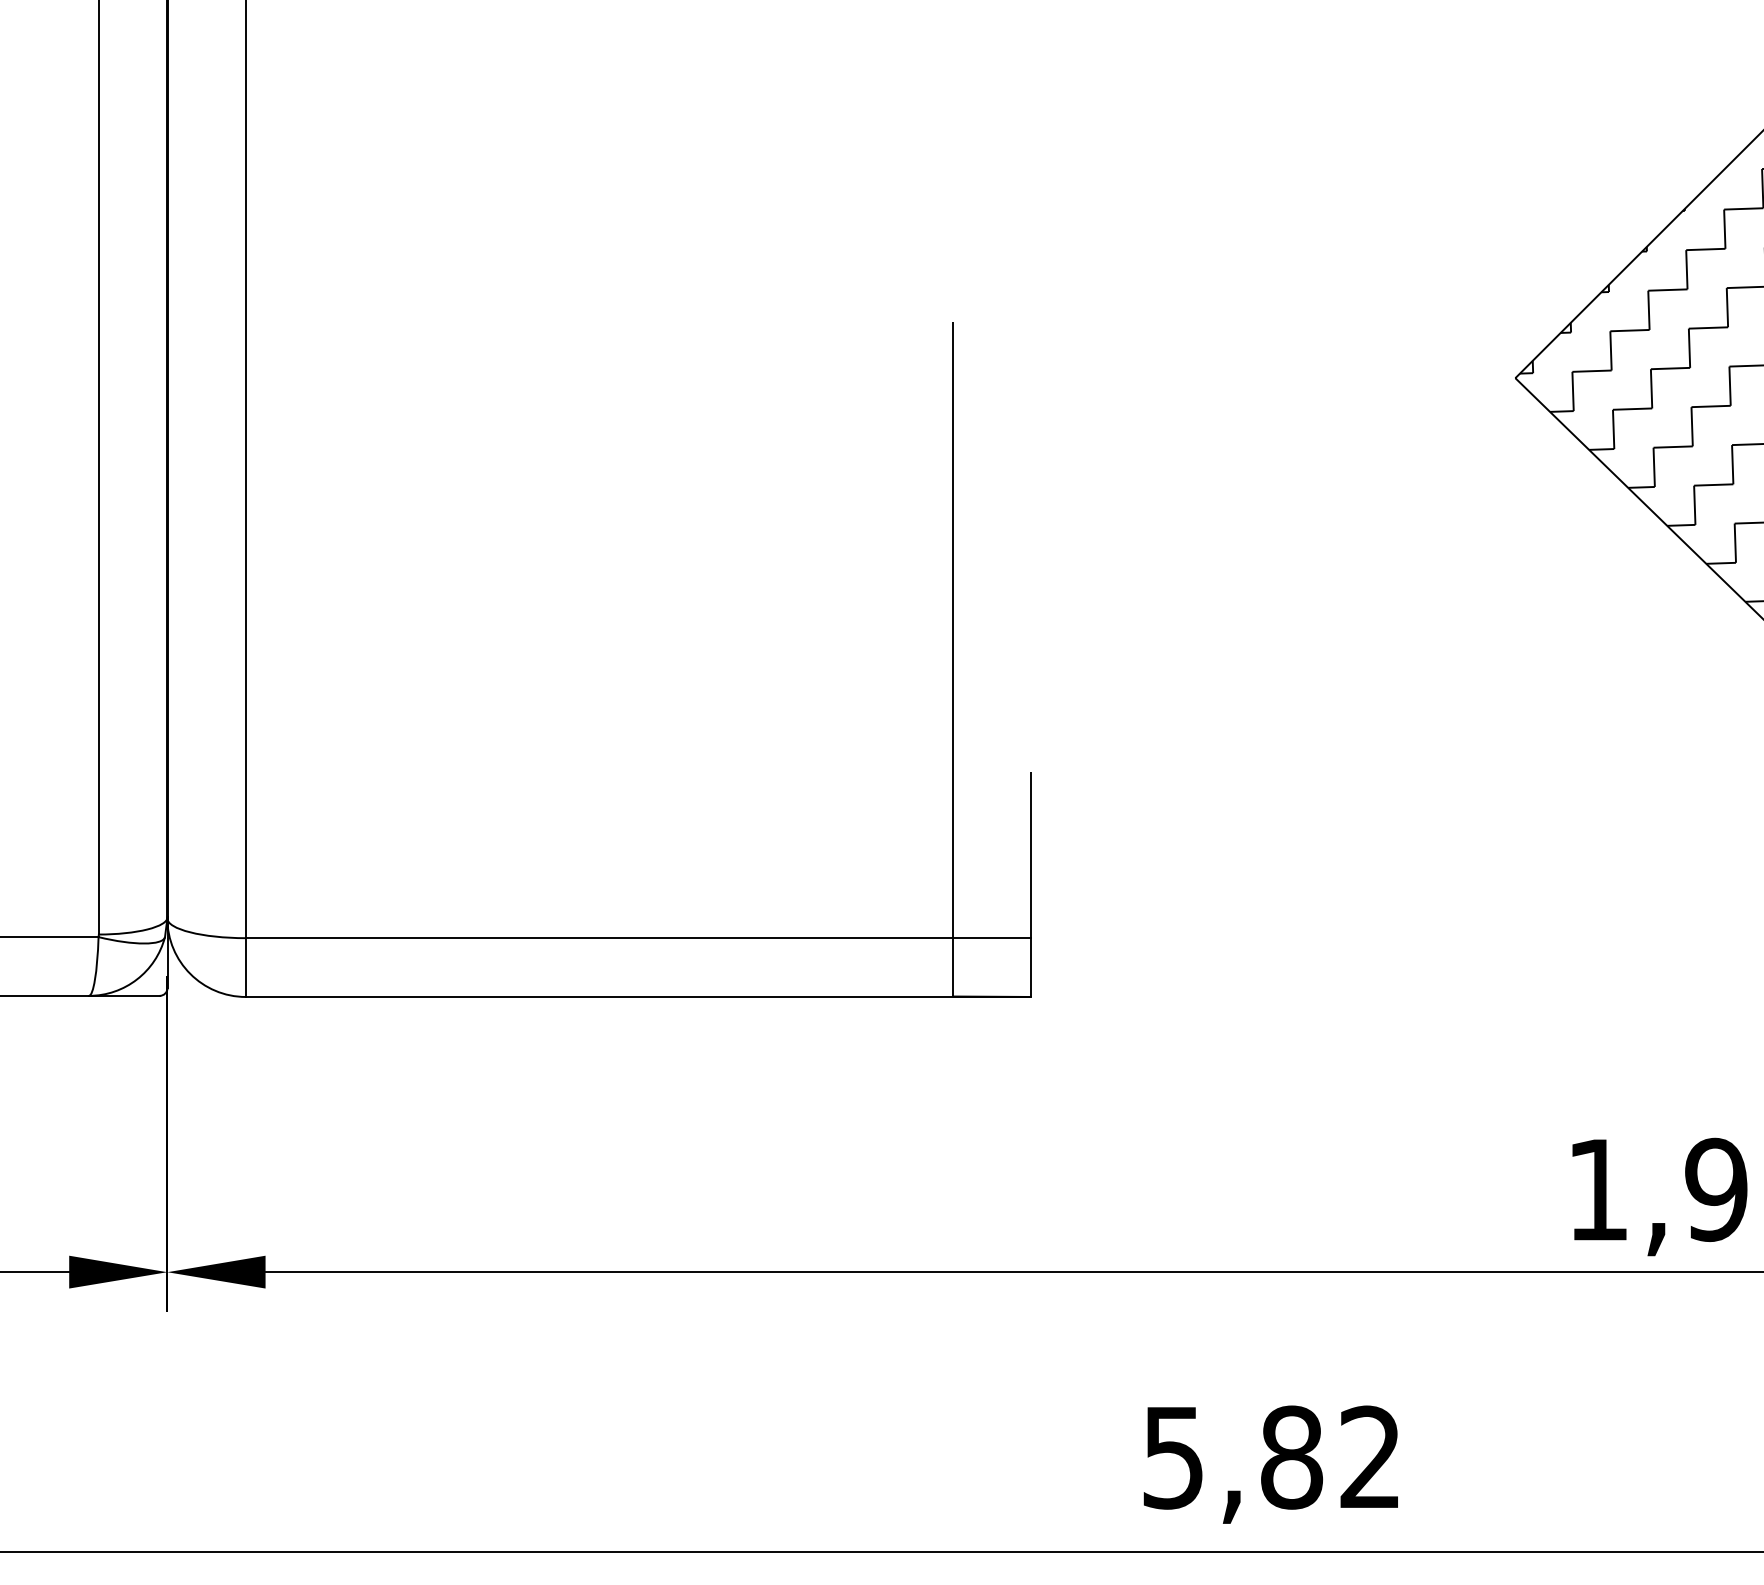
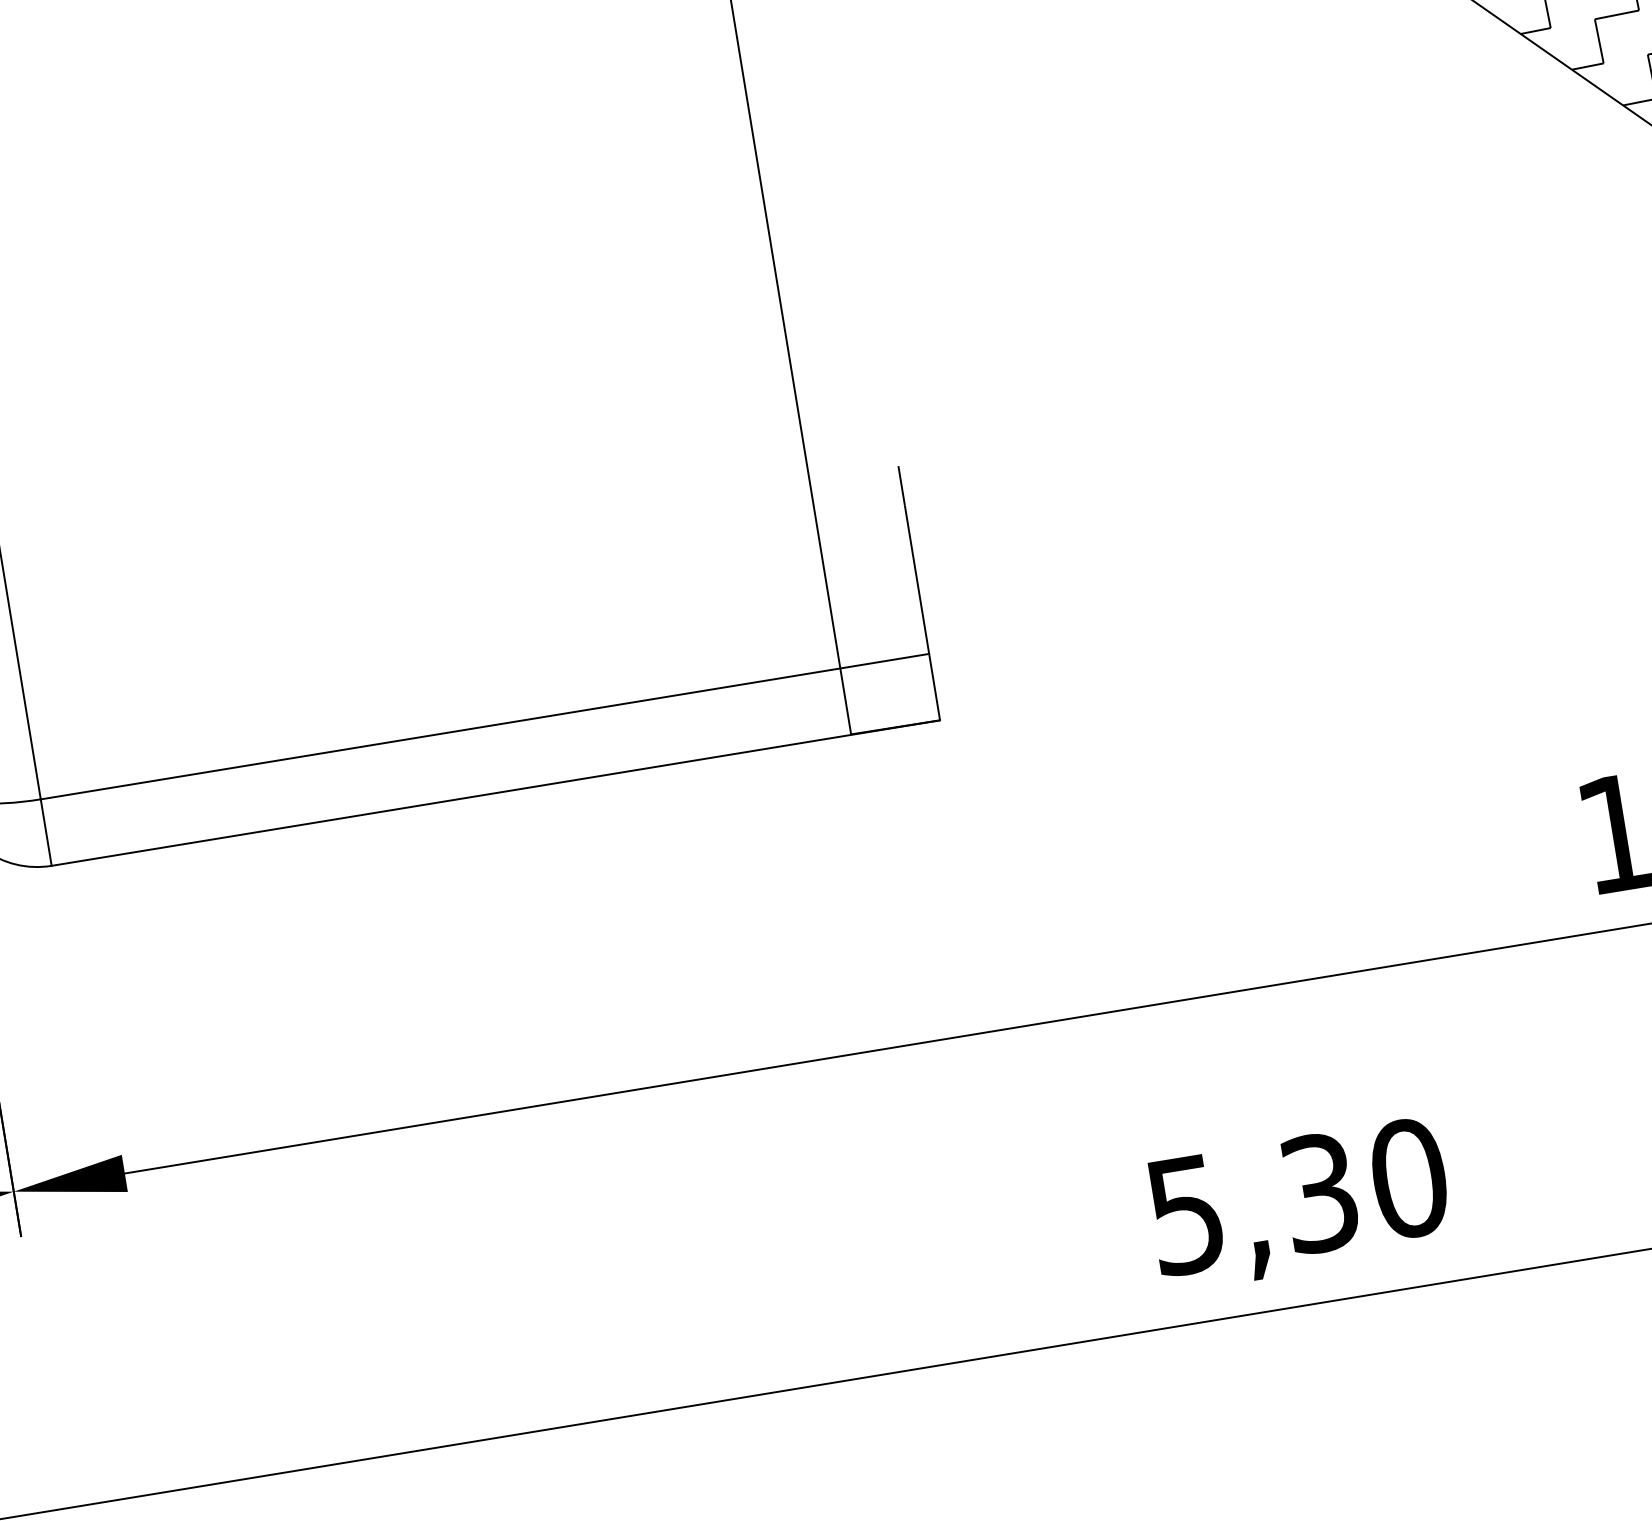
text: (1331, 1457) -> (1364, 1185), 5,82 -> 5,30

